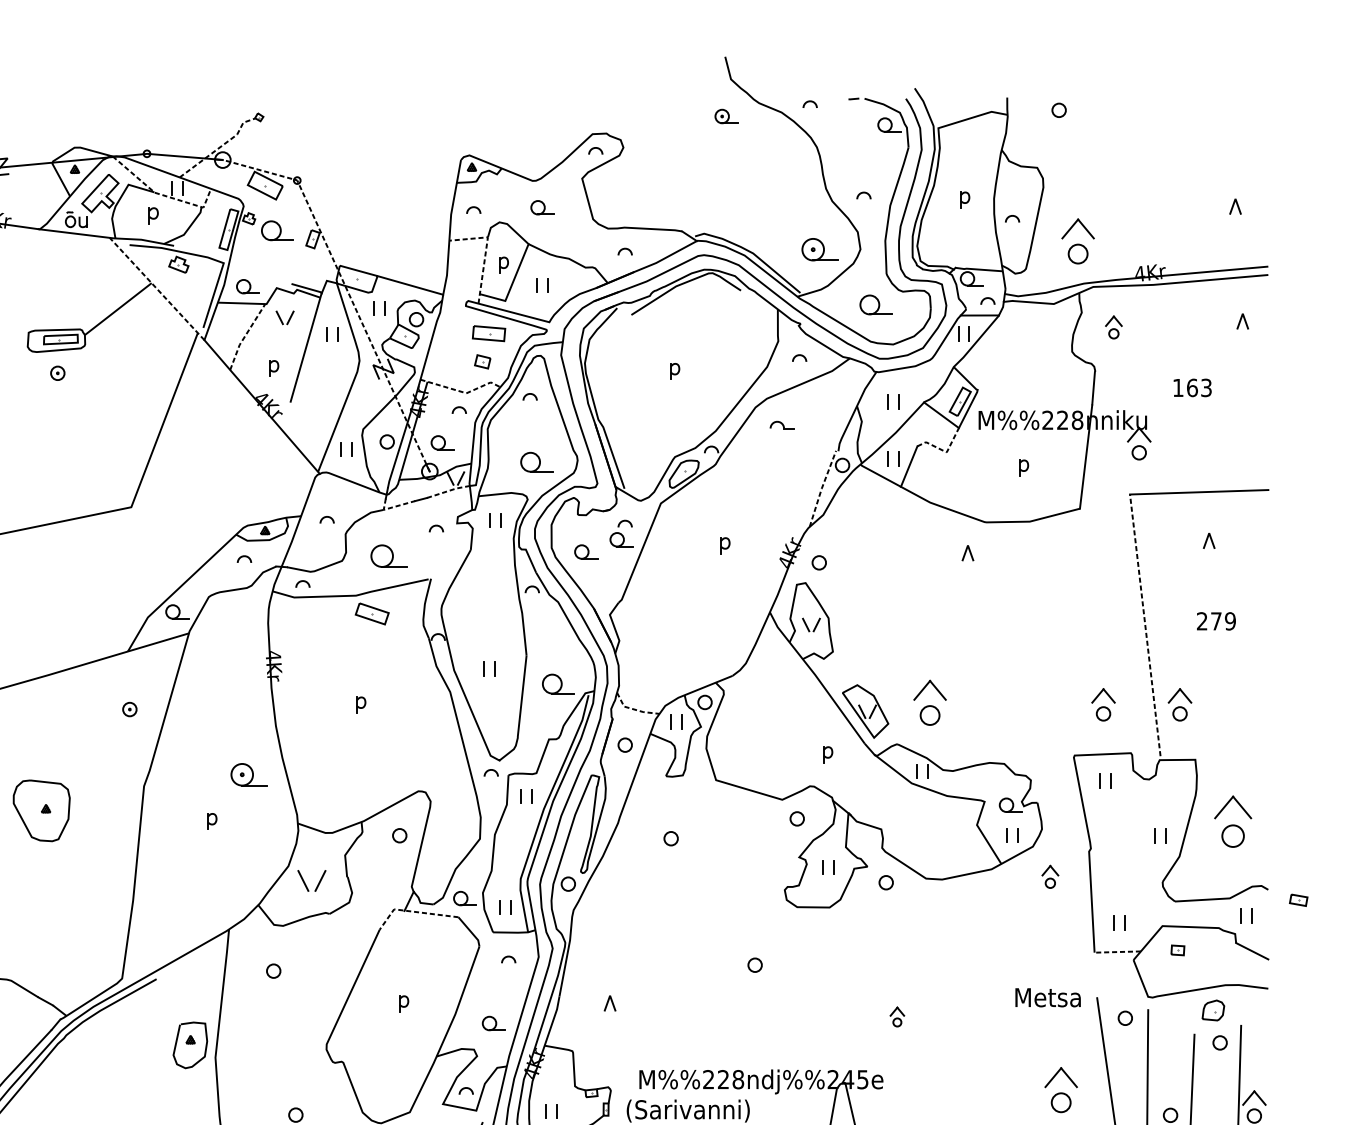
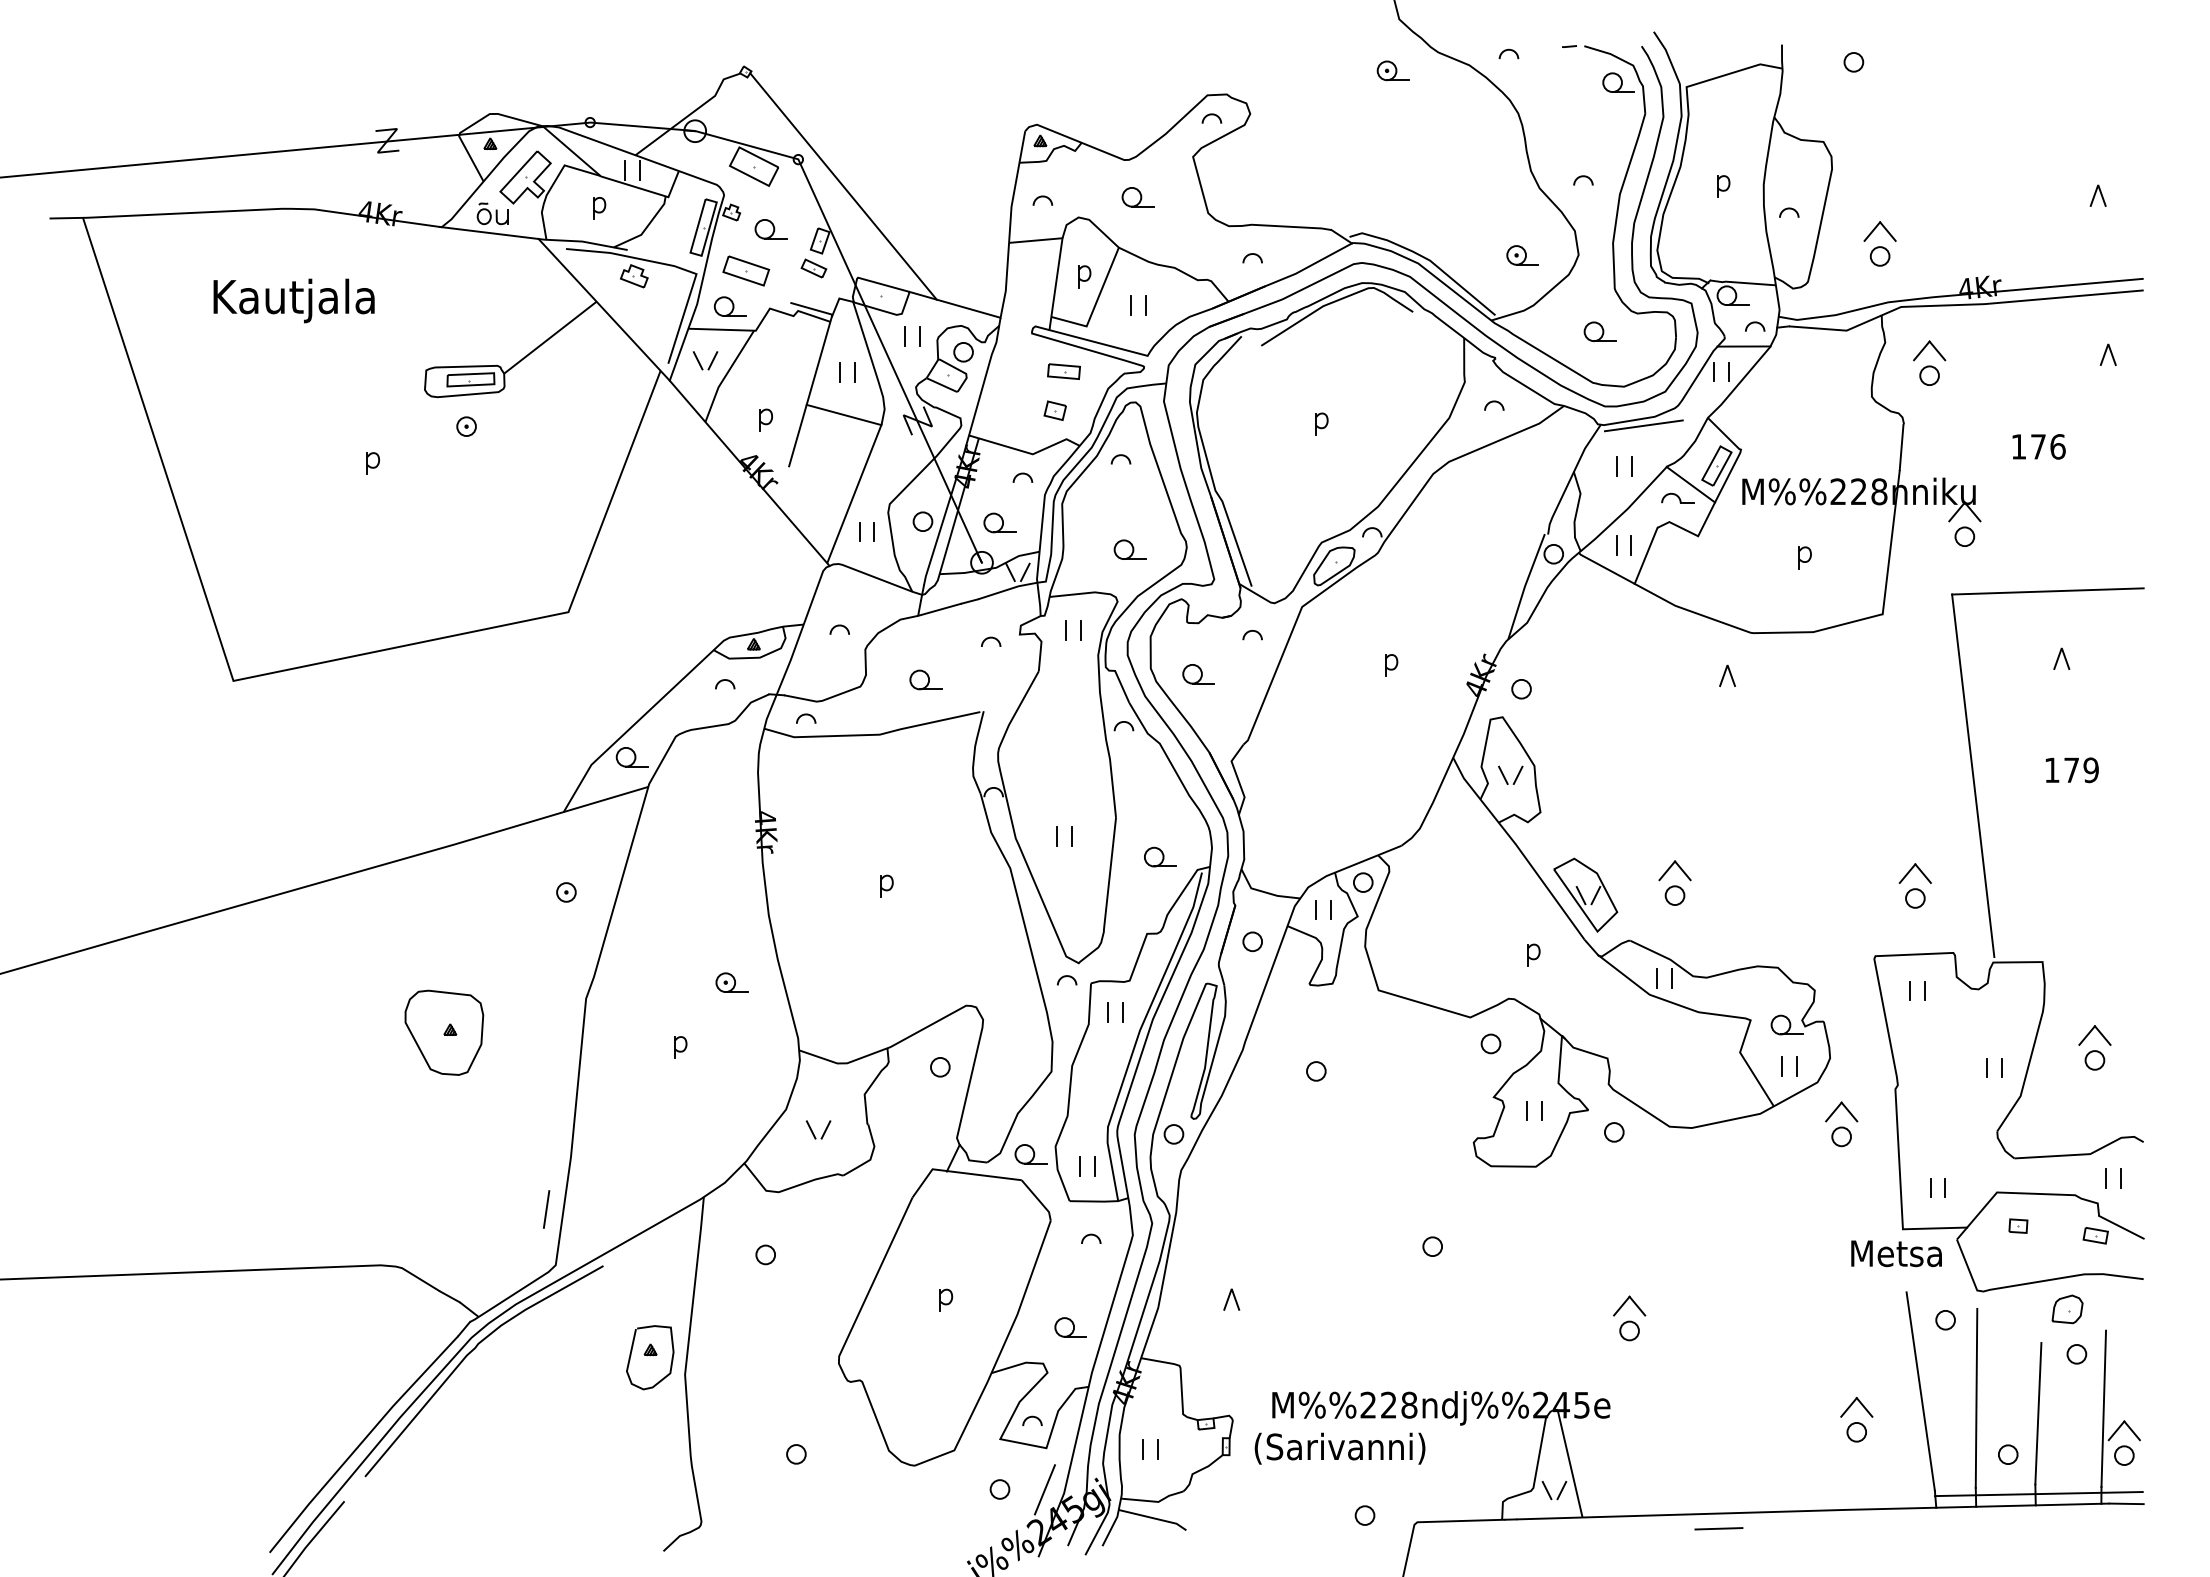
line: (220, 147) -> (691, 113), dashed -> solid
line: (162, 194) -> (611, 179), dashed -> solid
line: (329, 199) -> (843, 186), added
part: (277, 231) -> (770, 229), size x0.71
part: (1077, 241) -> (1879, 243), size x0.71
part: (819, 249) -> (1522, 255), size x0.62
line: (485, 251) -> (1059, 257), dashed -> solid
part: (308, 259) -> (813, 268), added
line: (157, 288) -> (604, 309), dashed -> solid
line: (347, 290) -> (867, 311), dashed -> solid
part: (875, 304) -> (1599, 331), size x0.71
part: (285, 317) -> (705, 360), moved
part: (1113, 327) -> (1929, 362), size x1.43
part: (488, 333) -> (1063, 371), size x0.71
line: (244, 336) -> (725, 375), dashed -> solid
line: (329, 364) -> (843, 414), added
line: (907, 372) -> (1643, 425), added
text: (1199, 387) -> (2048, 446), 163 -> 176
line: (462, 391) -> (1027, 452), dashed -> solid
part: (781, 424) -> (1677, 497), moved
line: (944, 451) -> (1694, 534), dashed -> solid
part: (536, 462) -> (1129, 549), size x0.71
line: (822, 488) -> (1525, 586), dashed -> solid
line: (448, 490) -> (1008, 589), dashed -> solid
line: (394, 506) -> (932, 611), dashed -> solid
part: (621, 539) -> (1247, 657), removed
part: (389, 555) -> (925, 679), size x0.62
part: (372, 613) -> (746, 270), moved
text: (1201, 620) -> (2051, 769), 279 -> 179
line: (1145, 625) -> (1973, 775), dashed -> solid
part: (558, 683) -> (1160, 856), size x0.71
part: (929, 702) -> (1674, 882), size x0.71
part: (1179, 704) -> (2020, 885), removed
line: (634, 709) -> (1265, 892), dashed -> solid
part: (249, 774) -> (731, 982), size x0.62
part: (1232, 821) -> (2094, 1047), size x0.62
part: (1050, 877) -> (1841, 1124), size x1.43
part: (311, 880) -> (818, 1129), size x0.62
part: (1298, 900) -> (2095, 1235), moved
line: (413, 911) -> (959, 1172), dashed -> solid
line: (115, 938) -> (546, 1209), added
line: (1117, 952) -> (1934, 1228), dashed -> solid
text: (1048, 997) -> (1896, 1253), moved
part: (897, 1017) -> (1629, 1318), size x1.67
part: (1061, 1089) -> (1856, 1419), size x0.71

